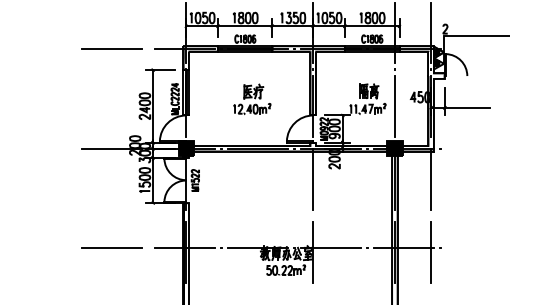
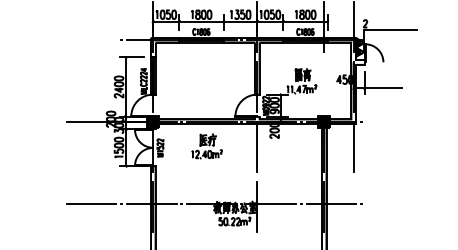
line: (111, 49) -> (91, 40), removed
part: (251, 99) -> (206, 146), moved
line: (395, 105) -> (324, 86), removed
line: (430, 251) -> (353, 206), removed

